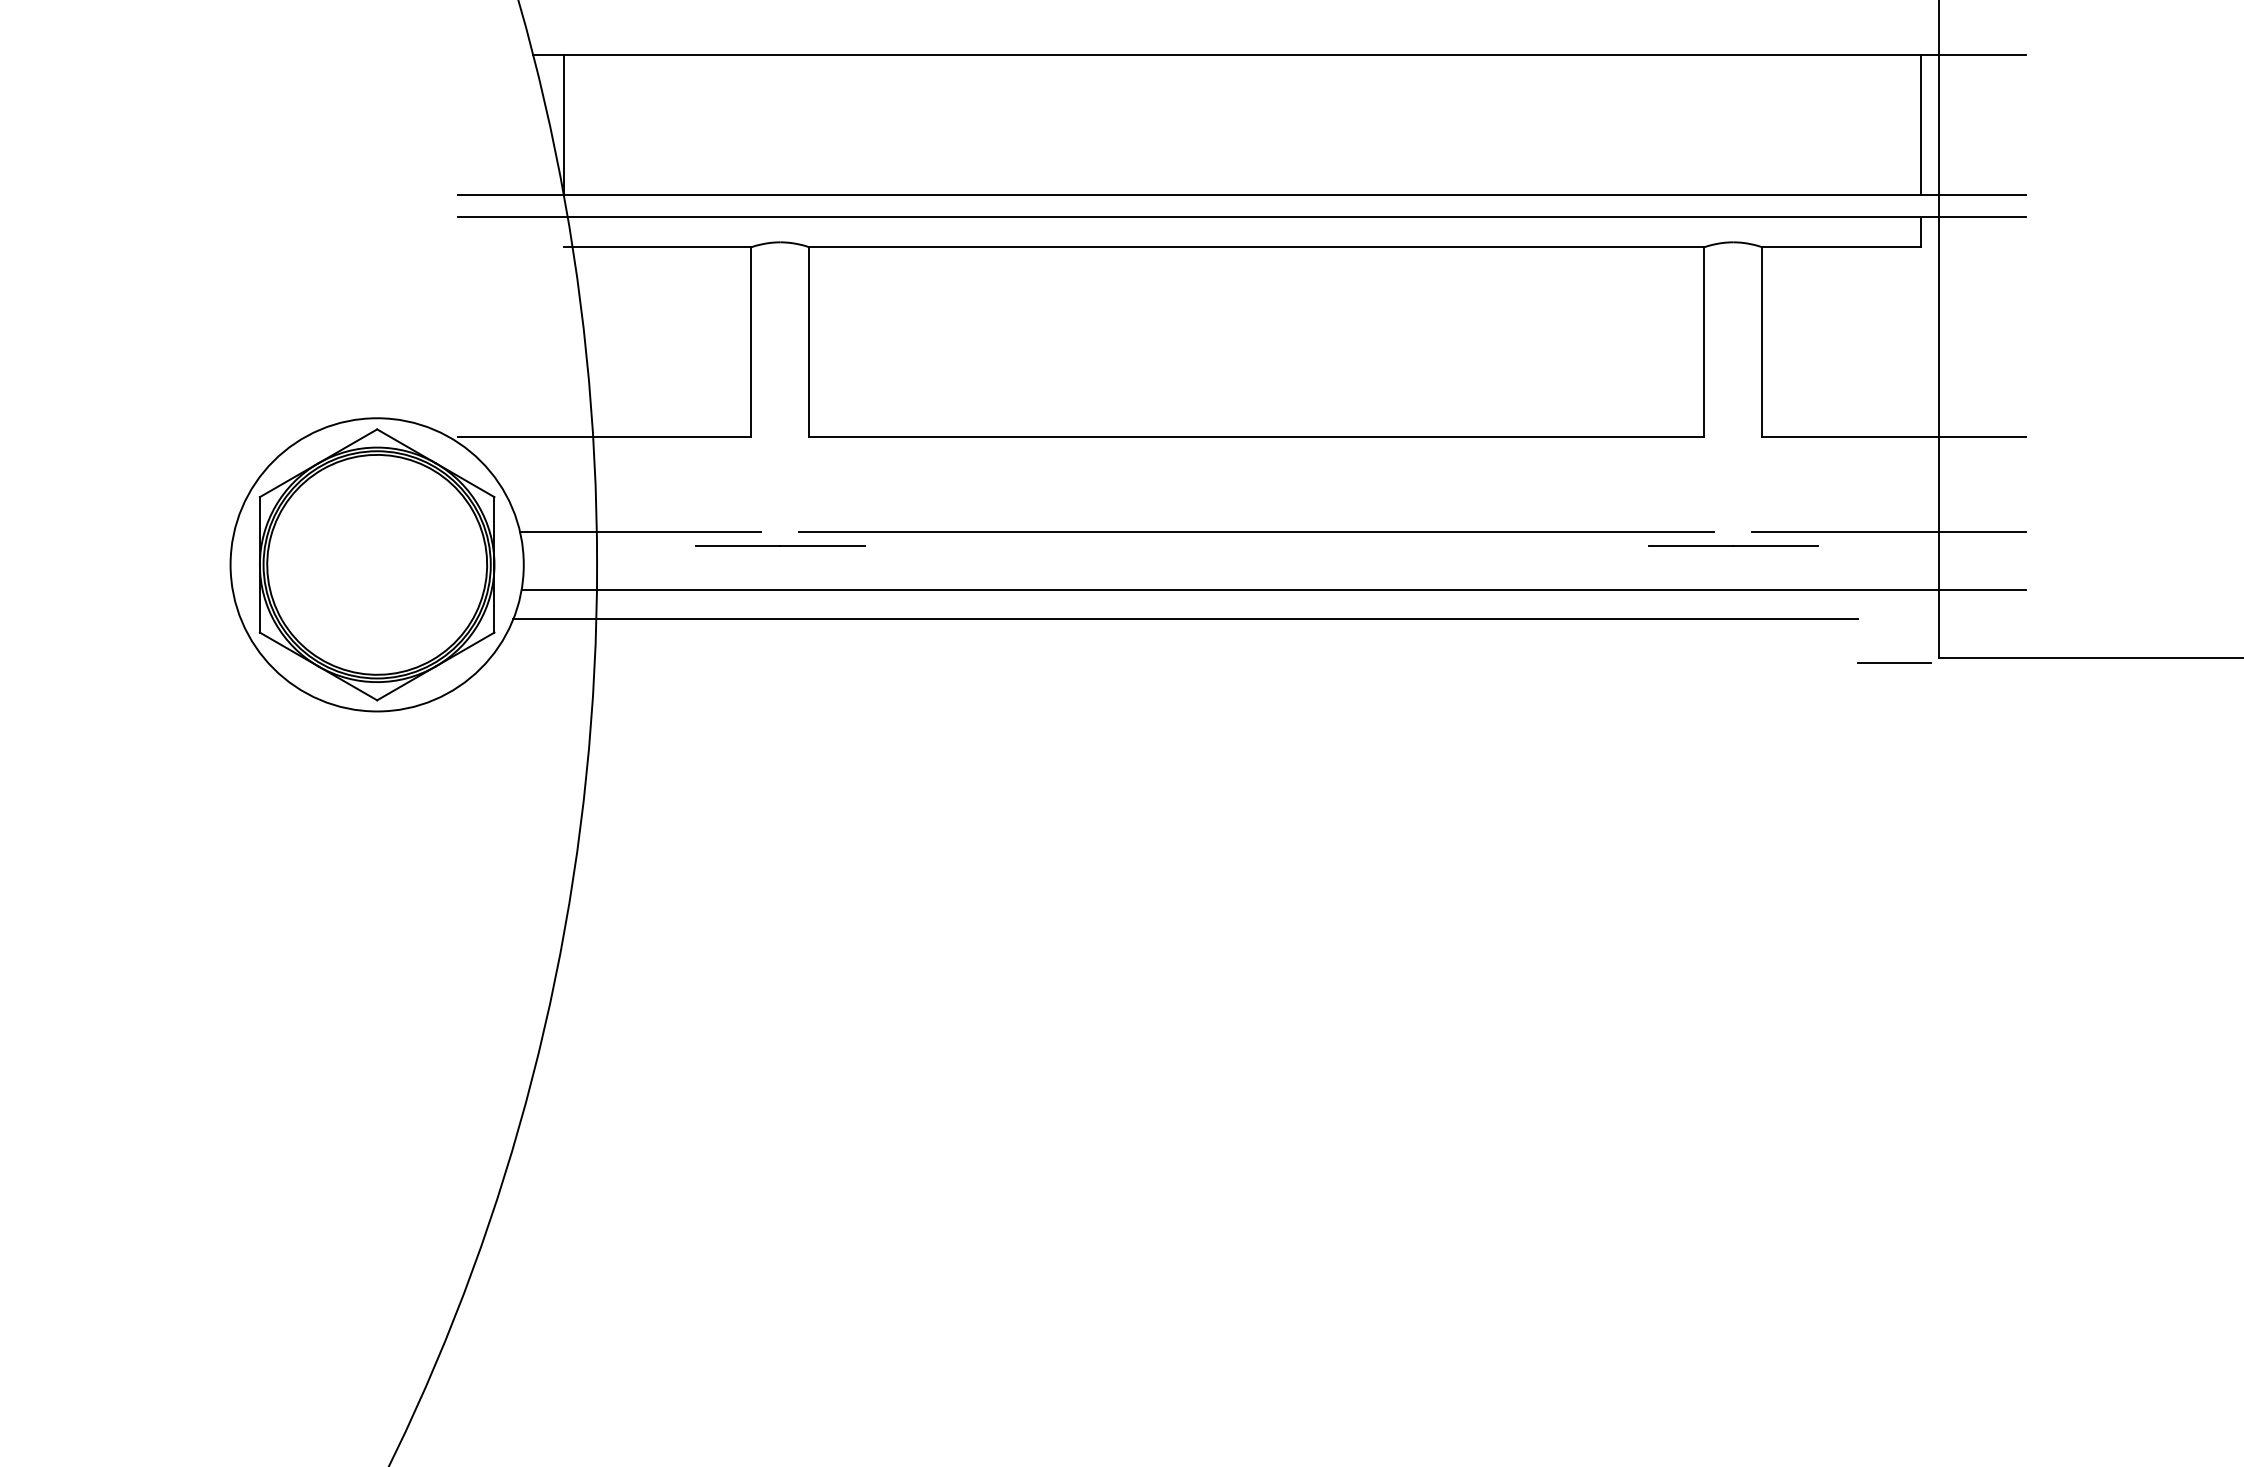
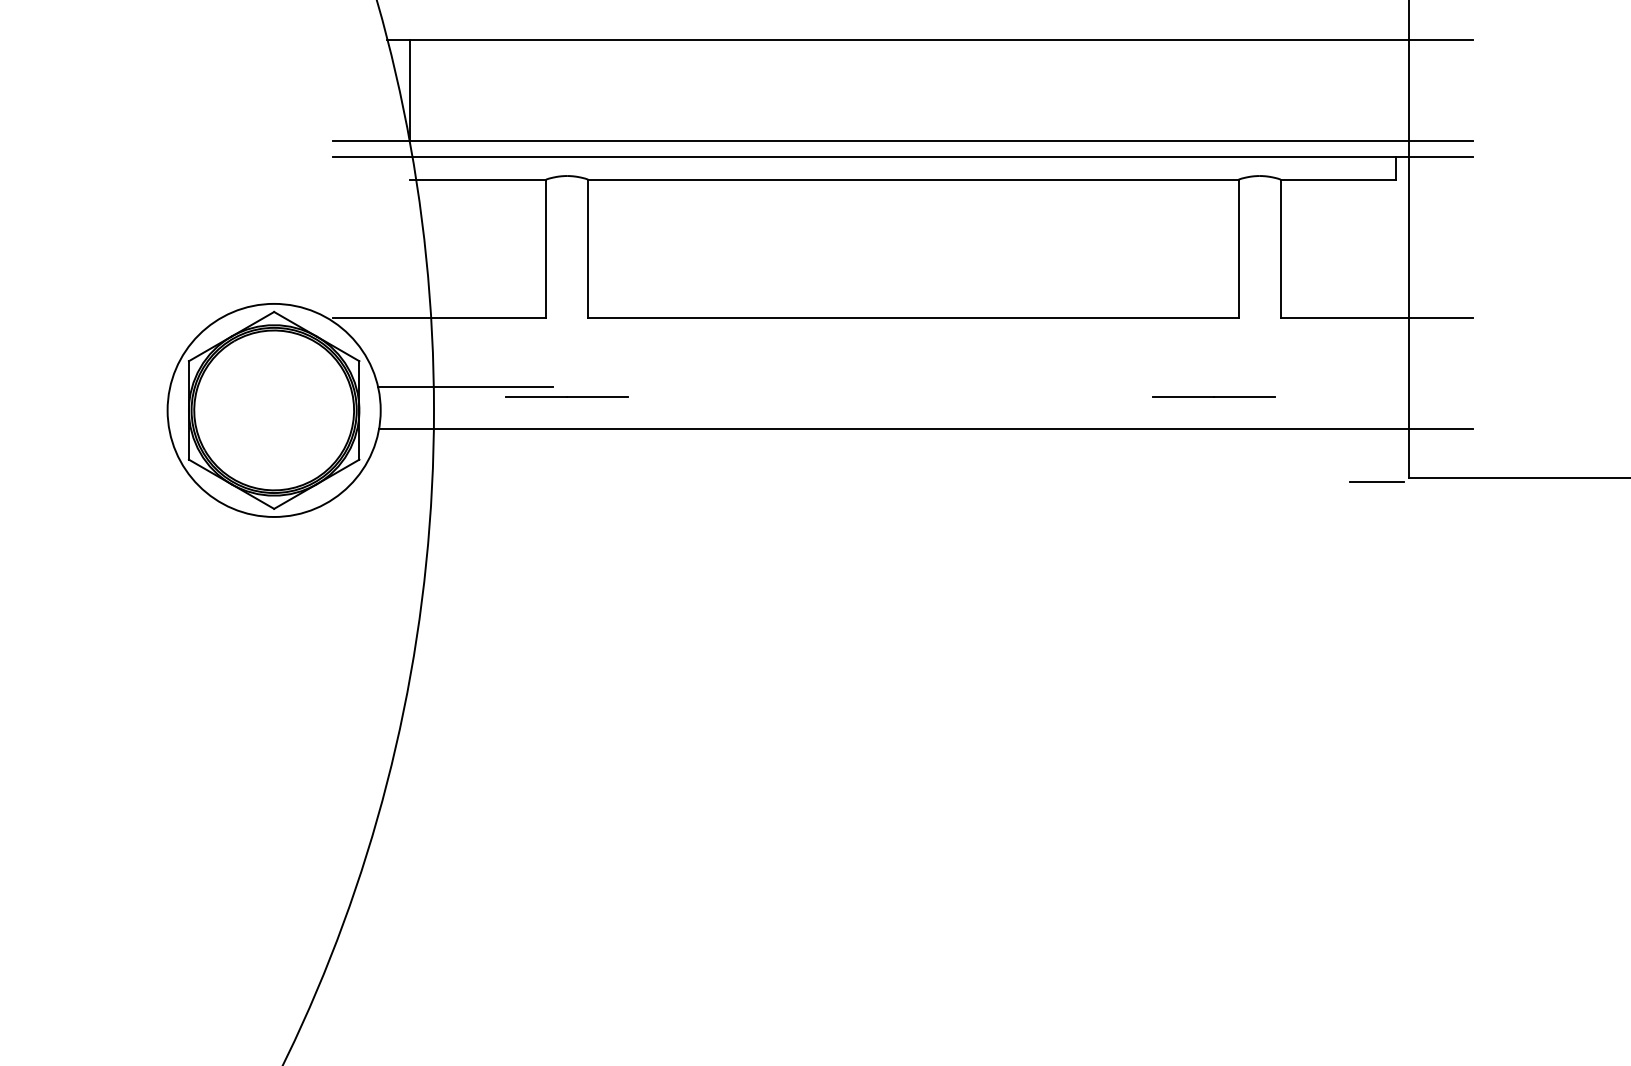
line: (1920, 124) -> (1395, 90), removed
line: (1256, 531) -> (913, 386), removed
line: (1888, 531) -> (1372, 386), removed
line: (1732, 545) -> (1213, 396), moved
line: (1185, 618) -> (861, 449), removed

